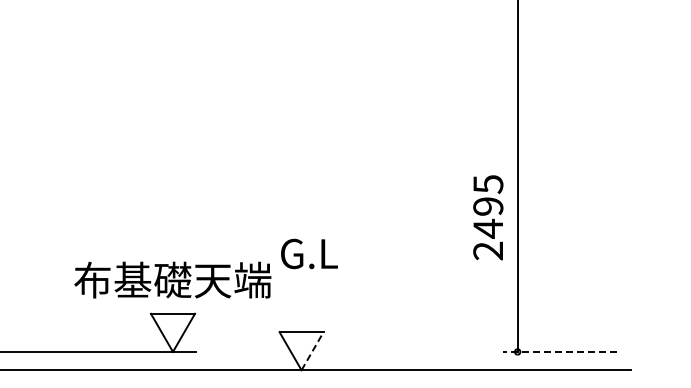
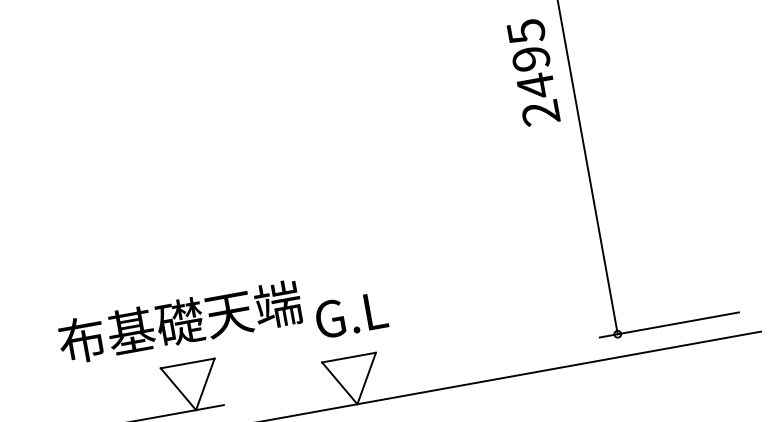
text: (488, 217) -> (533, 72), moved
text: (309, 253) -> (351, 314), moved
line: (312, 350) -> (366, 377), dashed -> solid
line: (559, 351) -> (668, 324), dashed -> solid

